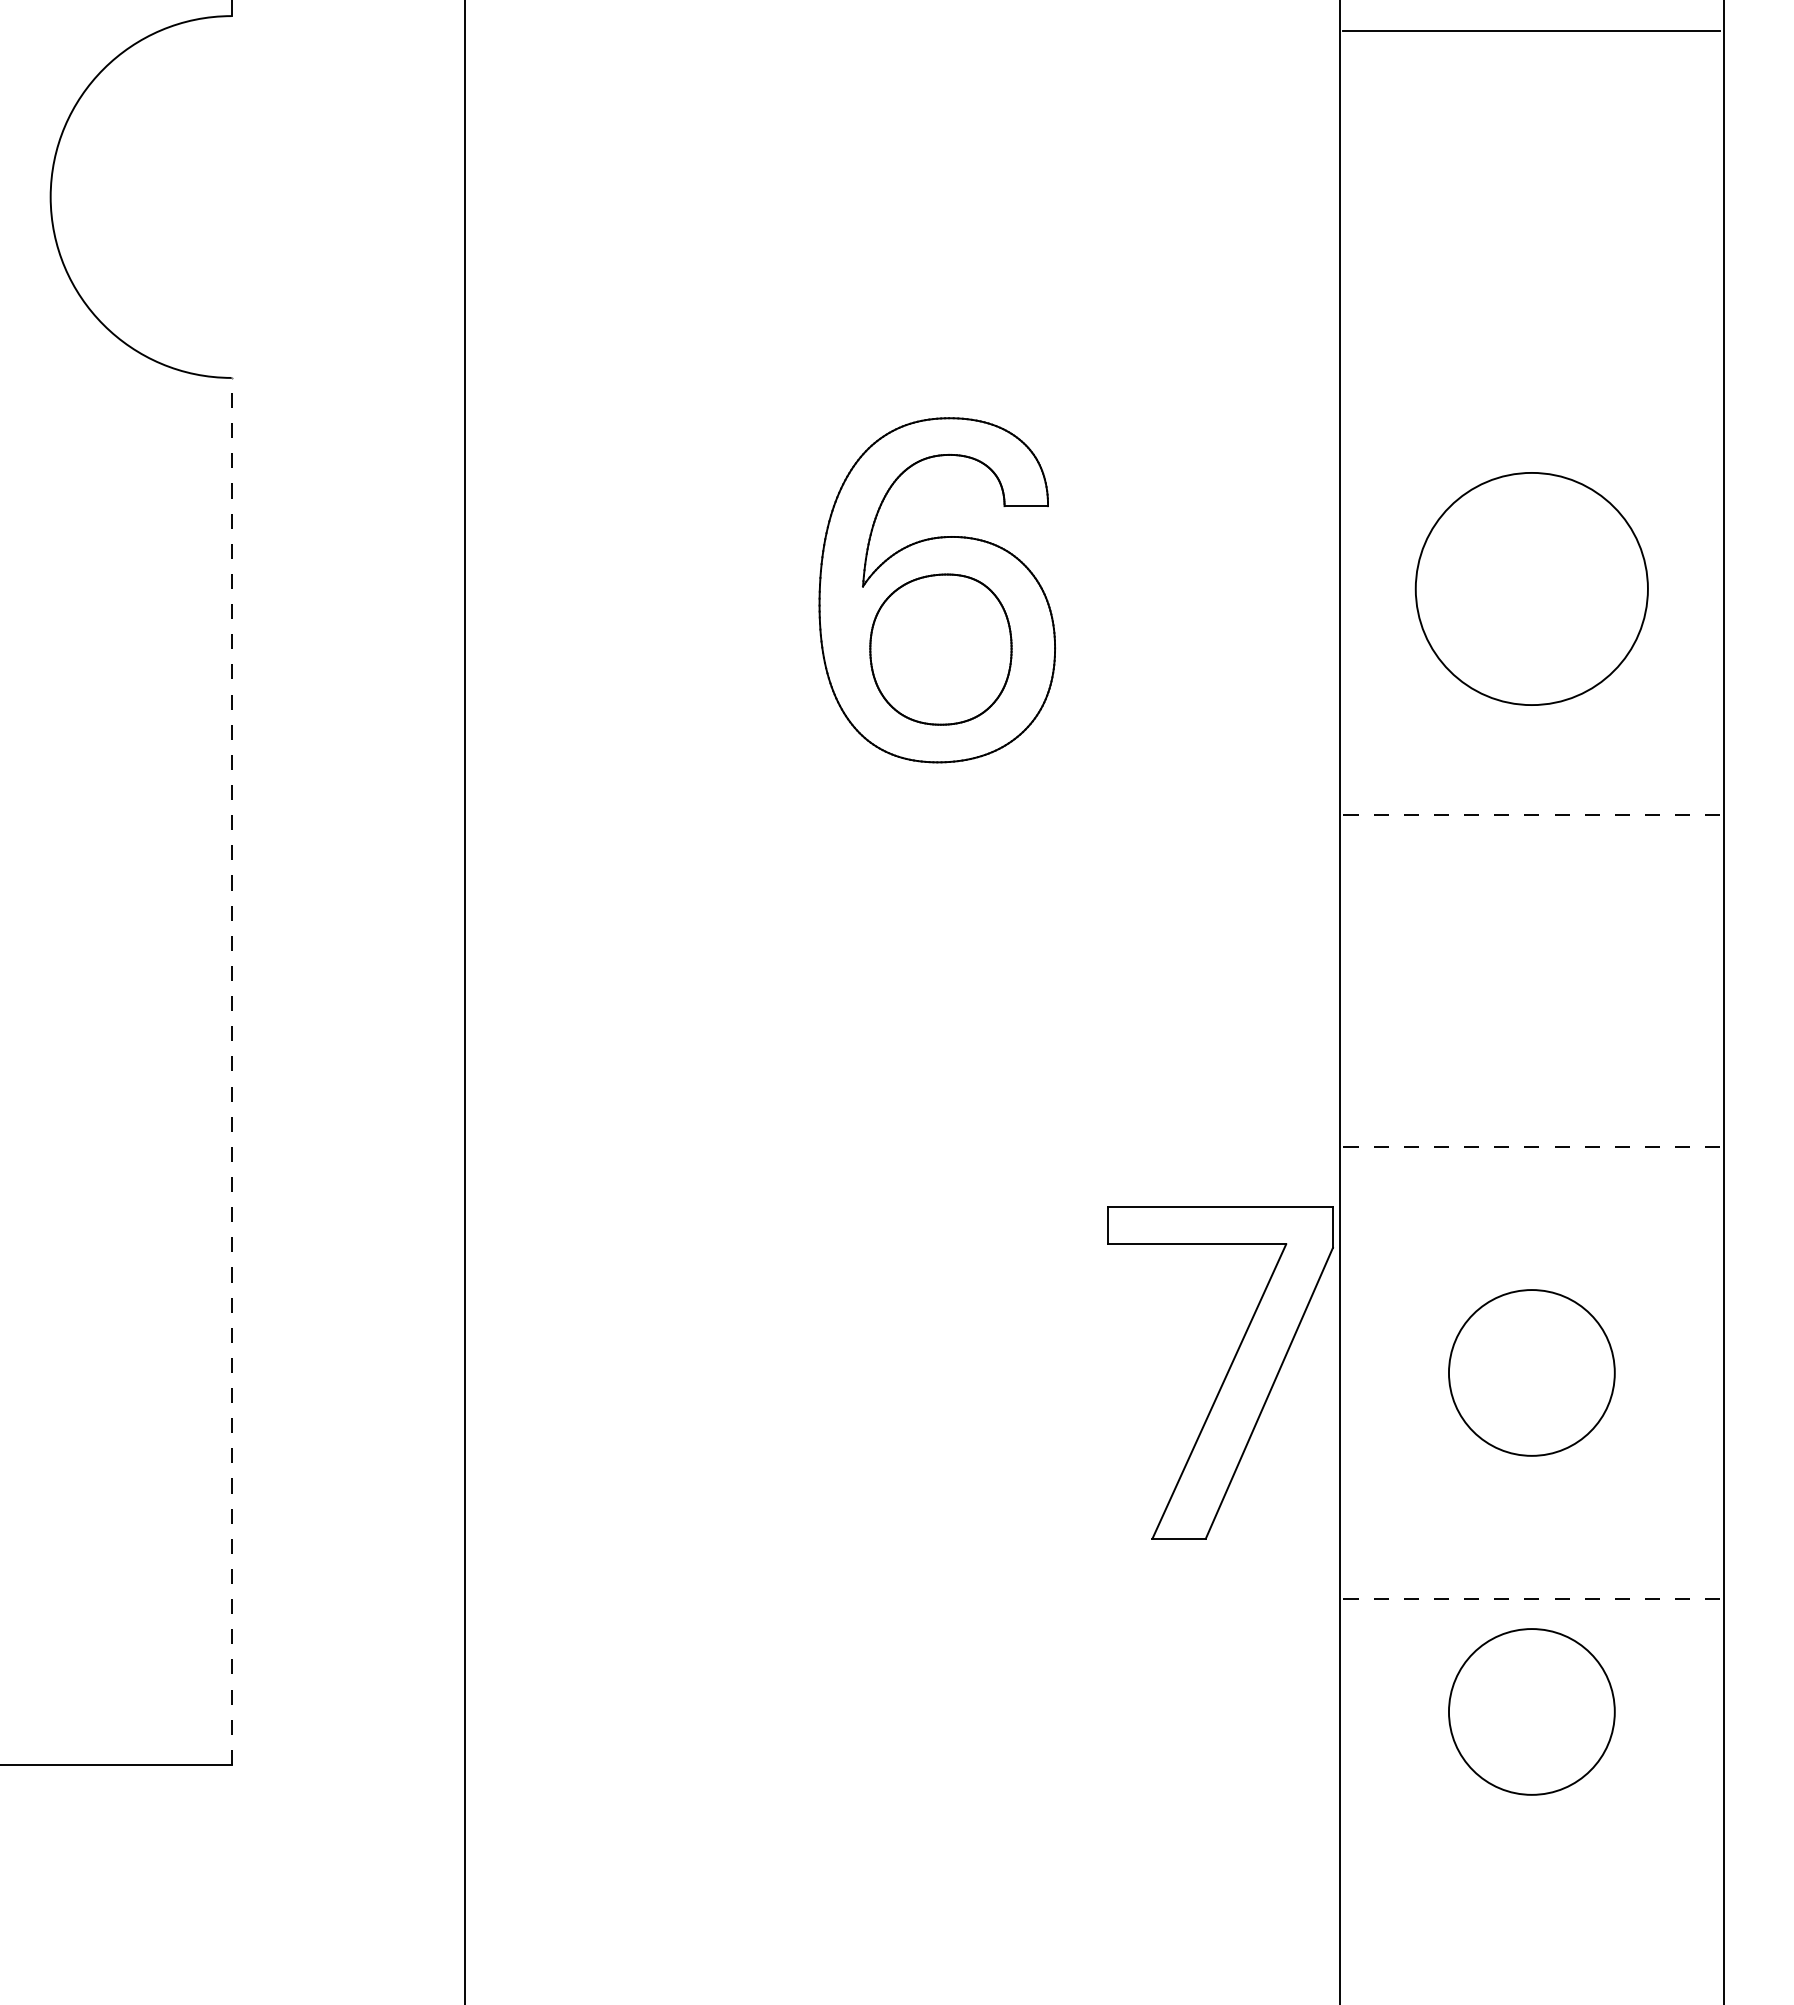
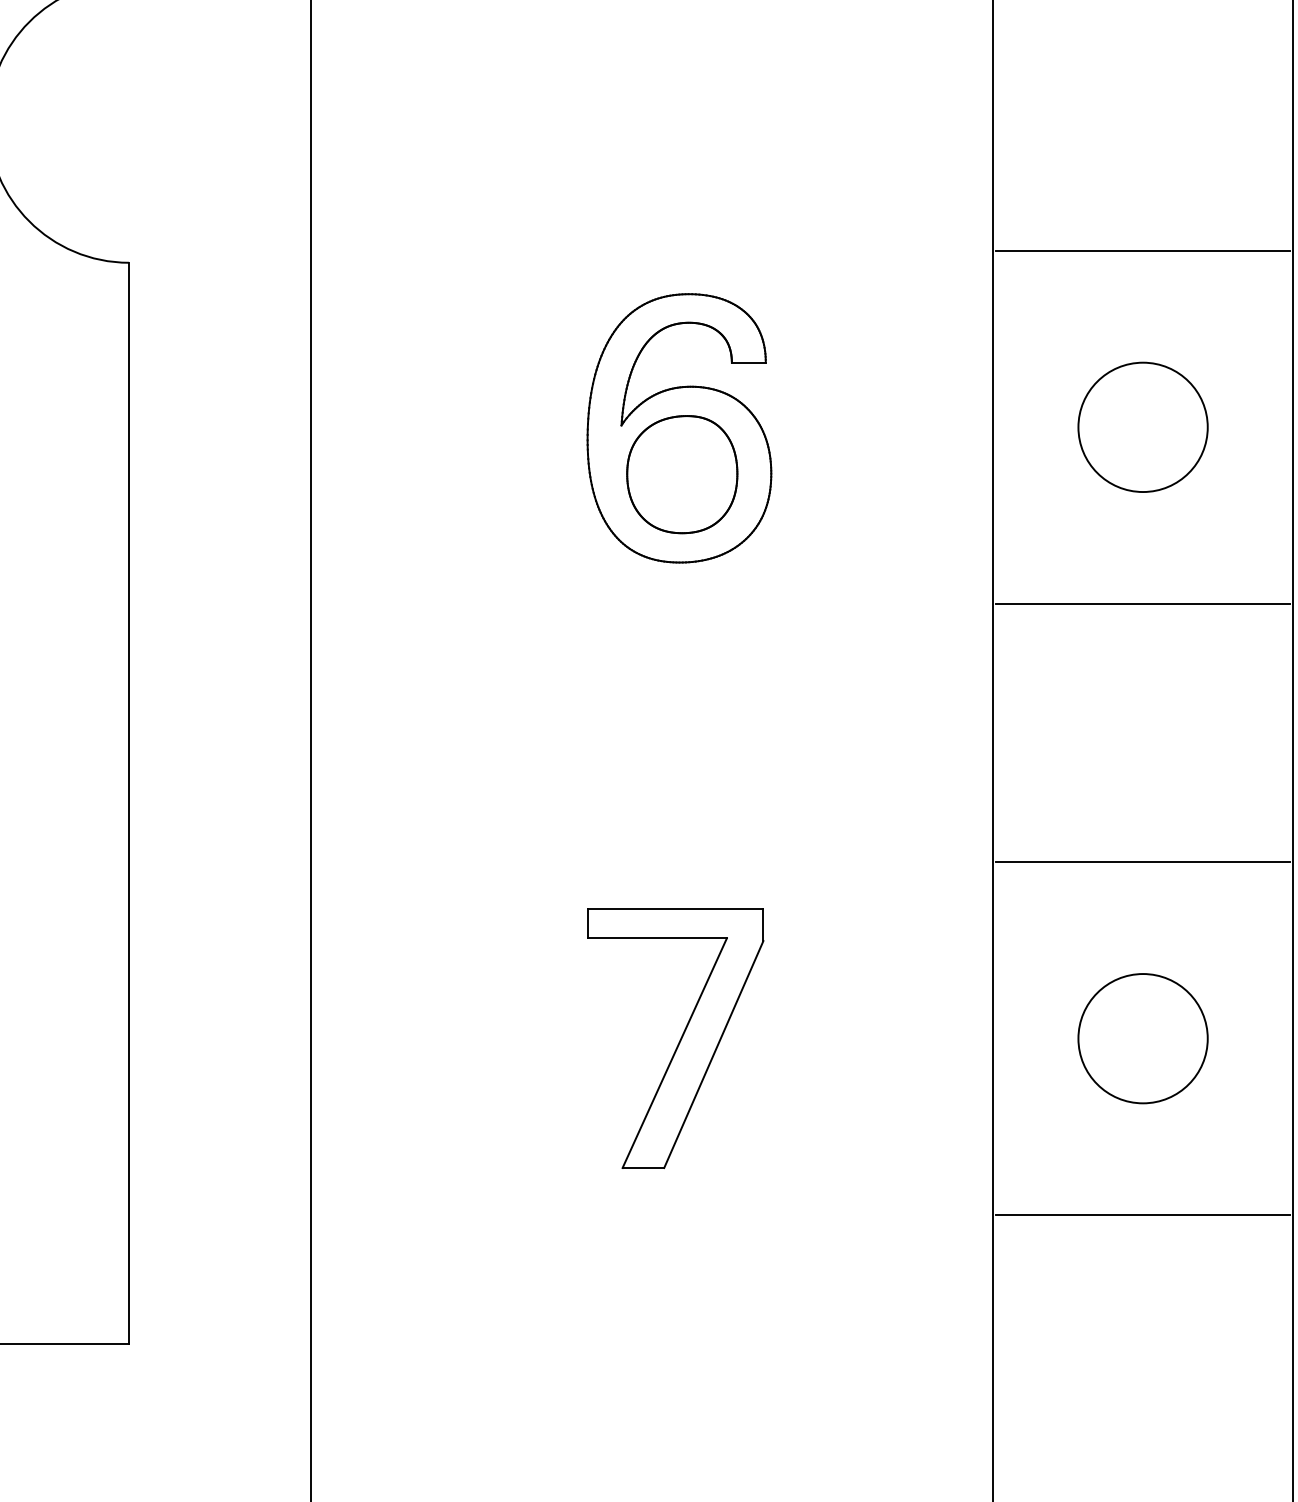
line: (1531, 362) -> (1142, 250), added
circle: (1531, 588) -> (1142, 426), size x0.71
line: (1532, 815) -> (1143, 603), dashed -> solid
line: (231, 1070) -> (129, 802), dashed -> solid
line: (1532, 1146) -> (1143, 862), dashed -> solid
part: (1220, 1372) -> (675, 1038), moved
line: (1532, 1599) -> (1143, 1215), dashed -> solid
circle: (1531, 1711) -> (1142, 1302), removed

